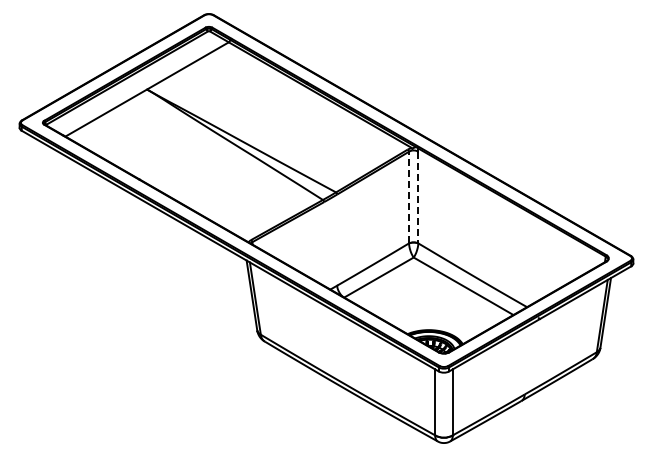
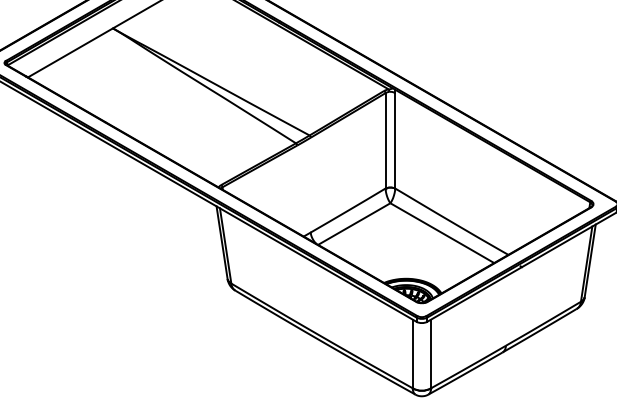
line: (408, 197) -> (384, 140), dashed -> solid
line: (418, 197) -> (395, 140), dashed -> solid

